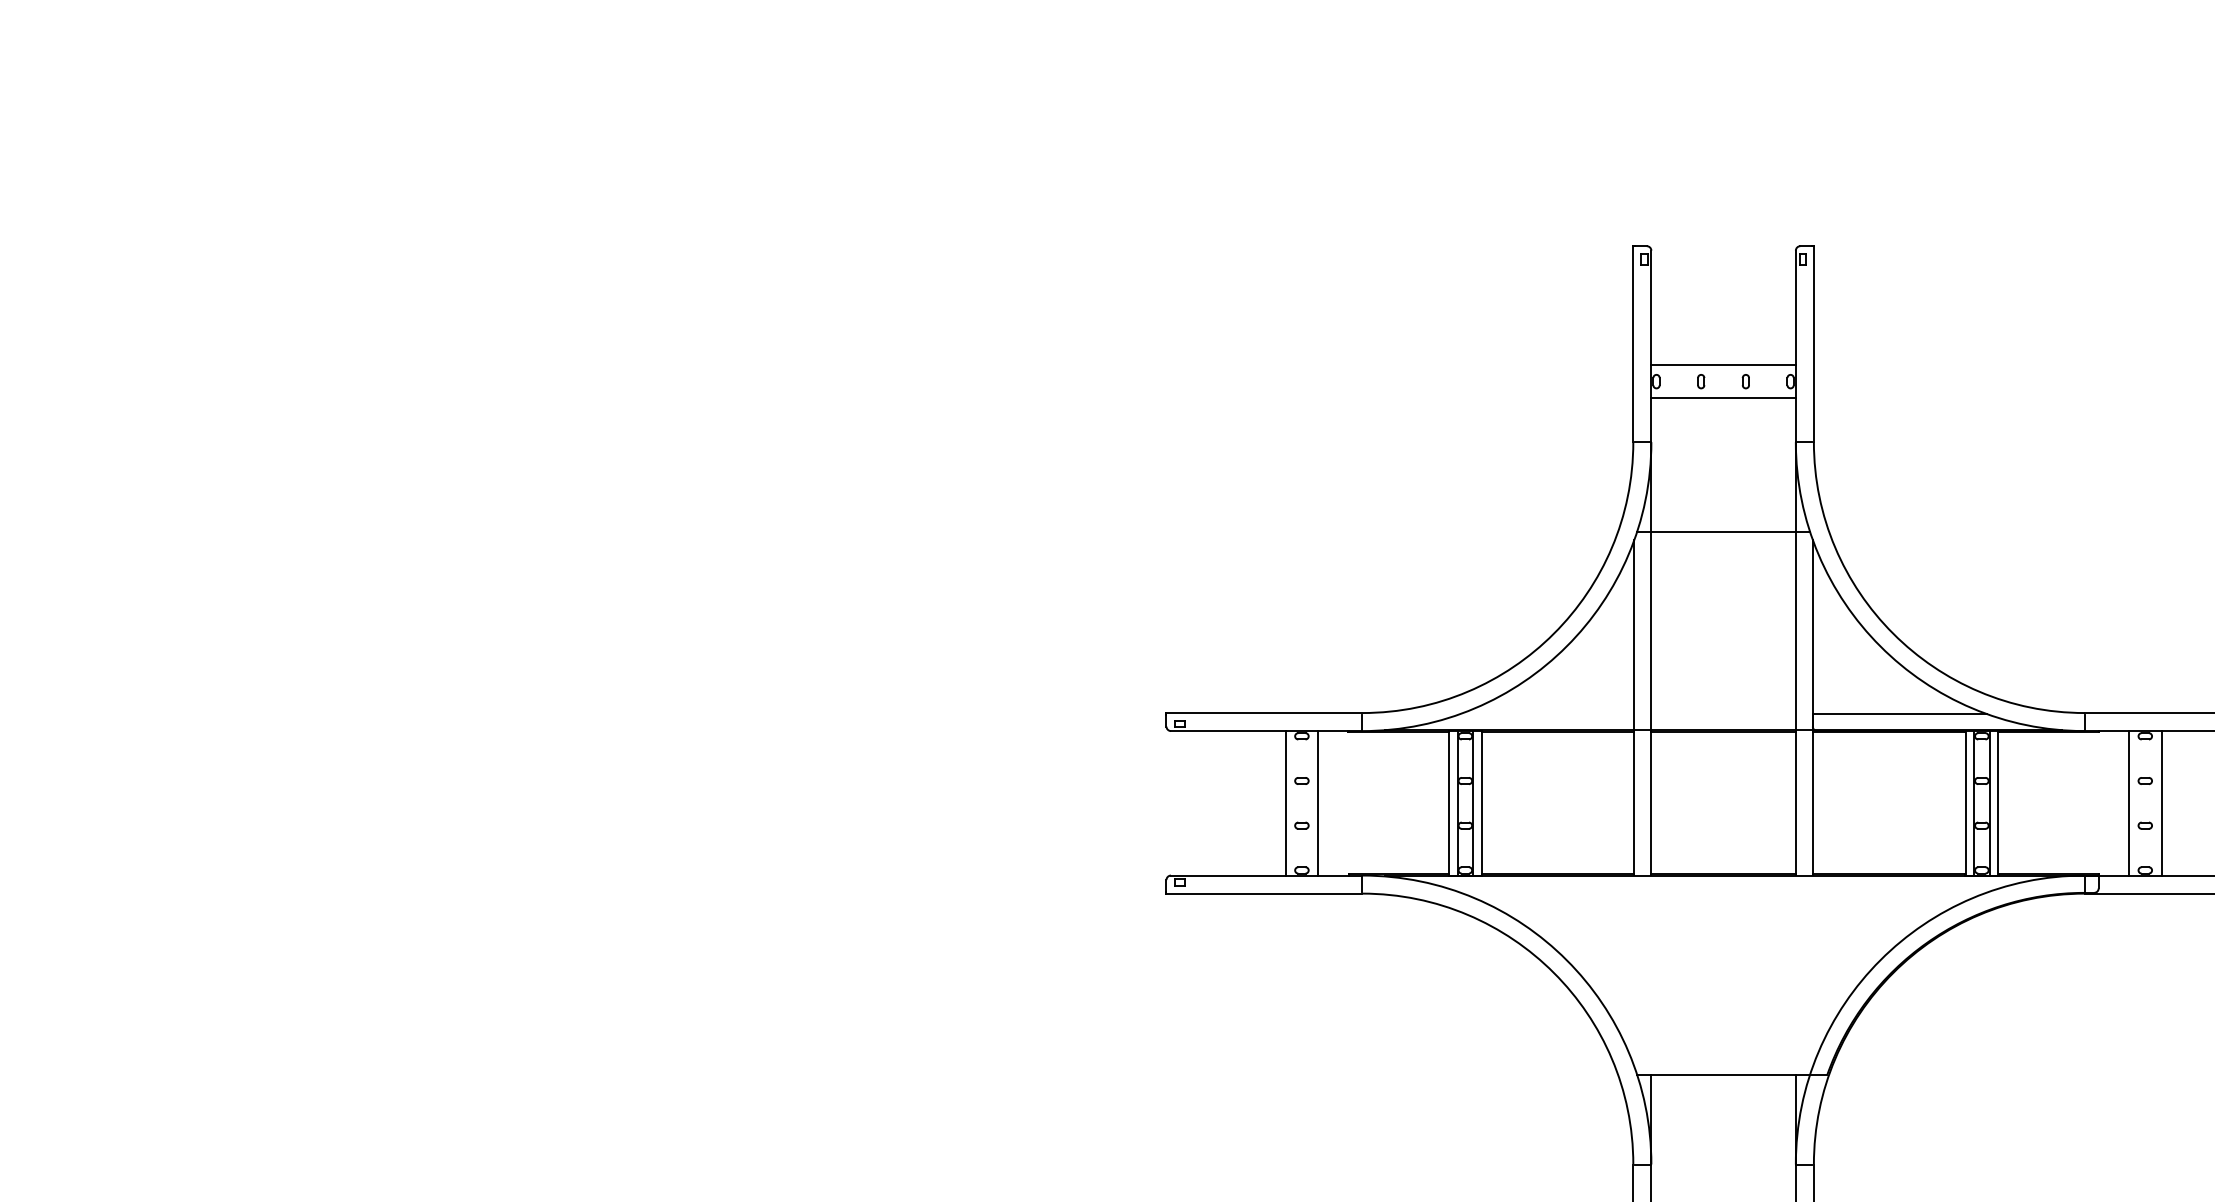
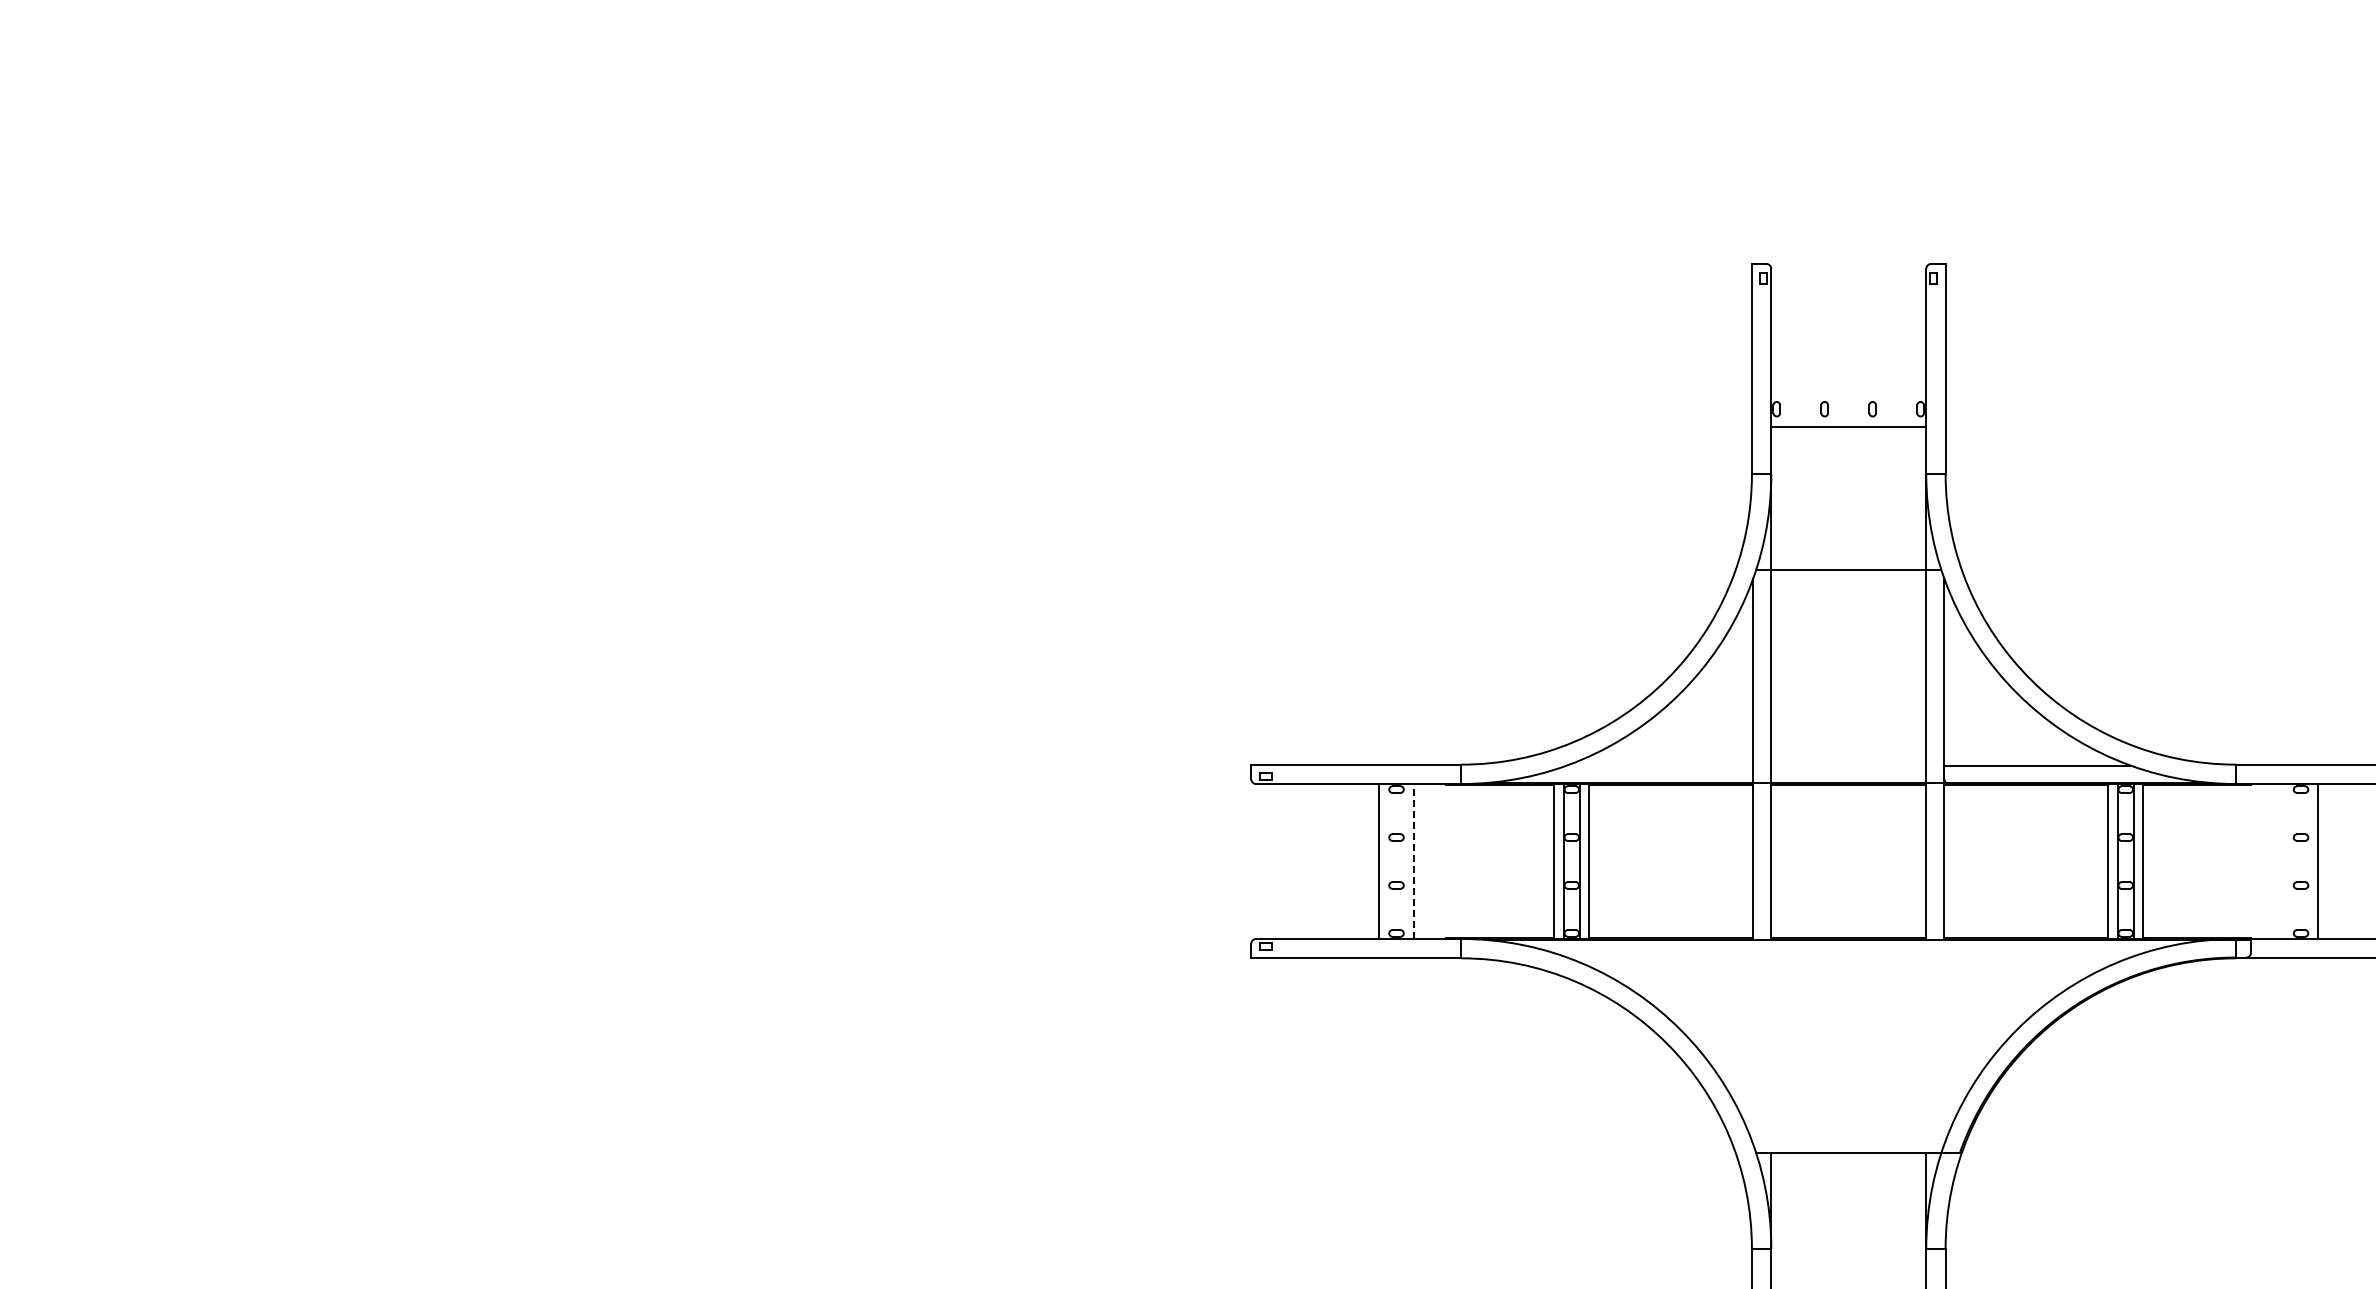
line: (1723, 365) -> (1848, 391), removed
line: (1317, 803) -> (1413, 861), solid -> dashed
line: (2128, 803) -> (2283, 861), removed

